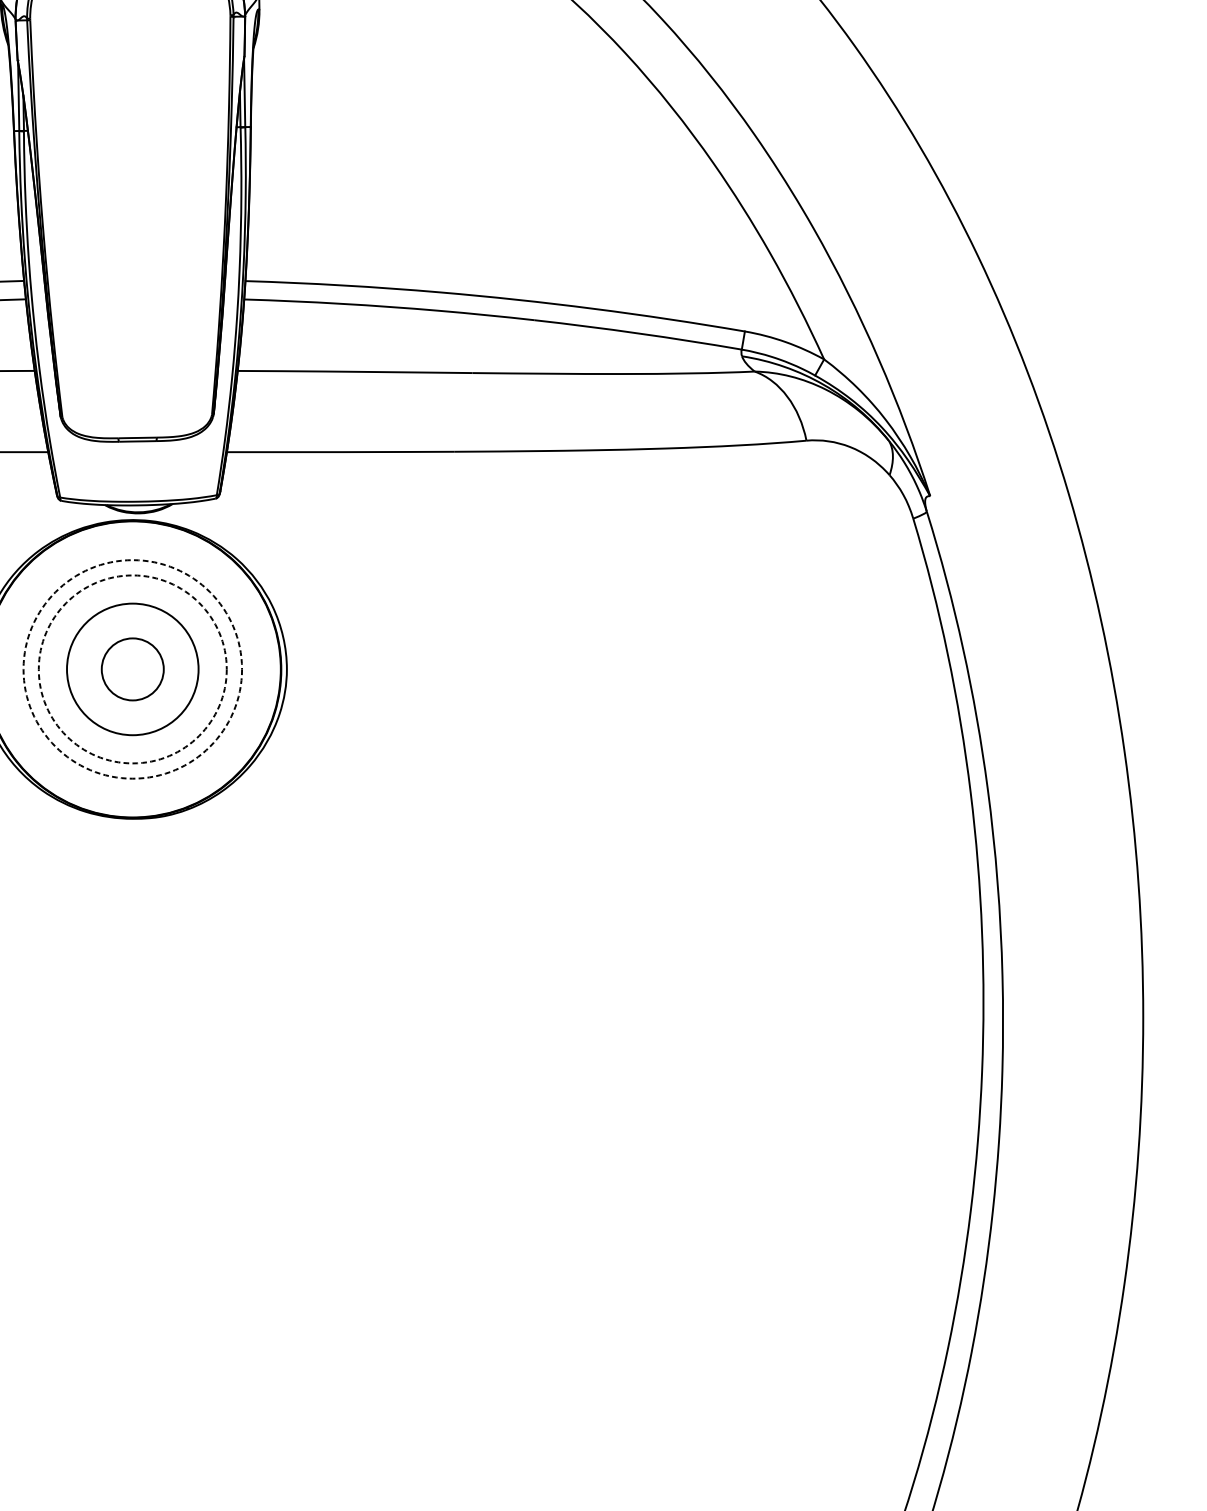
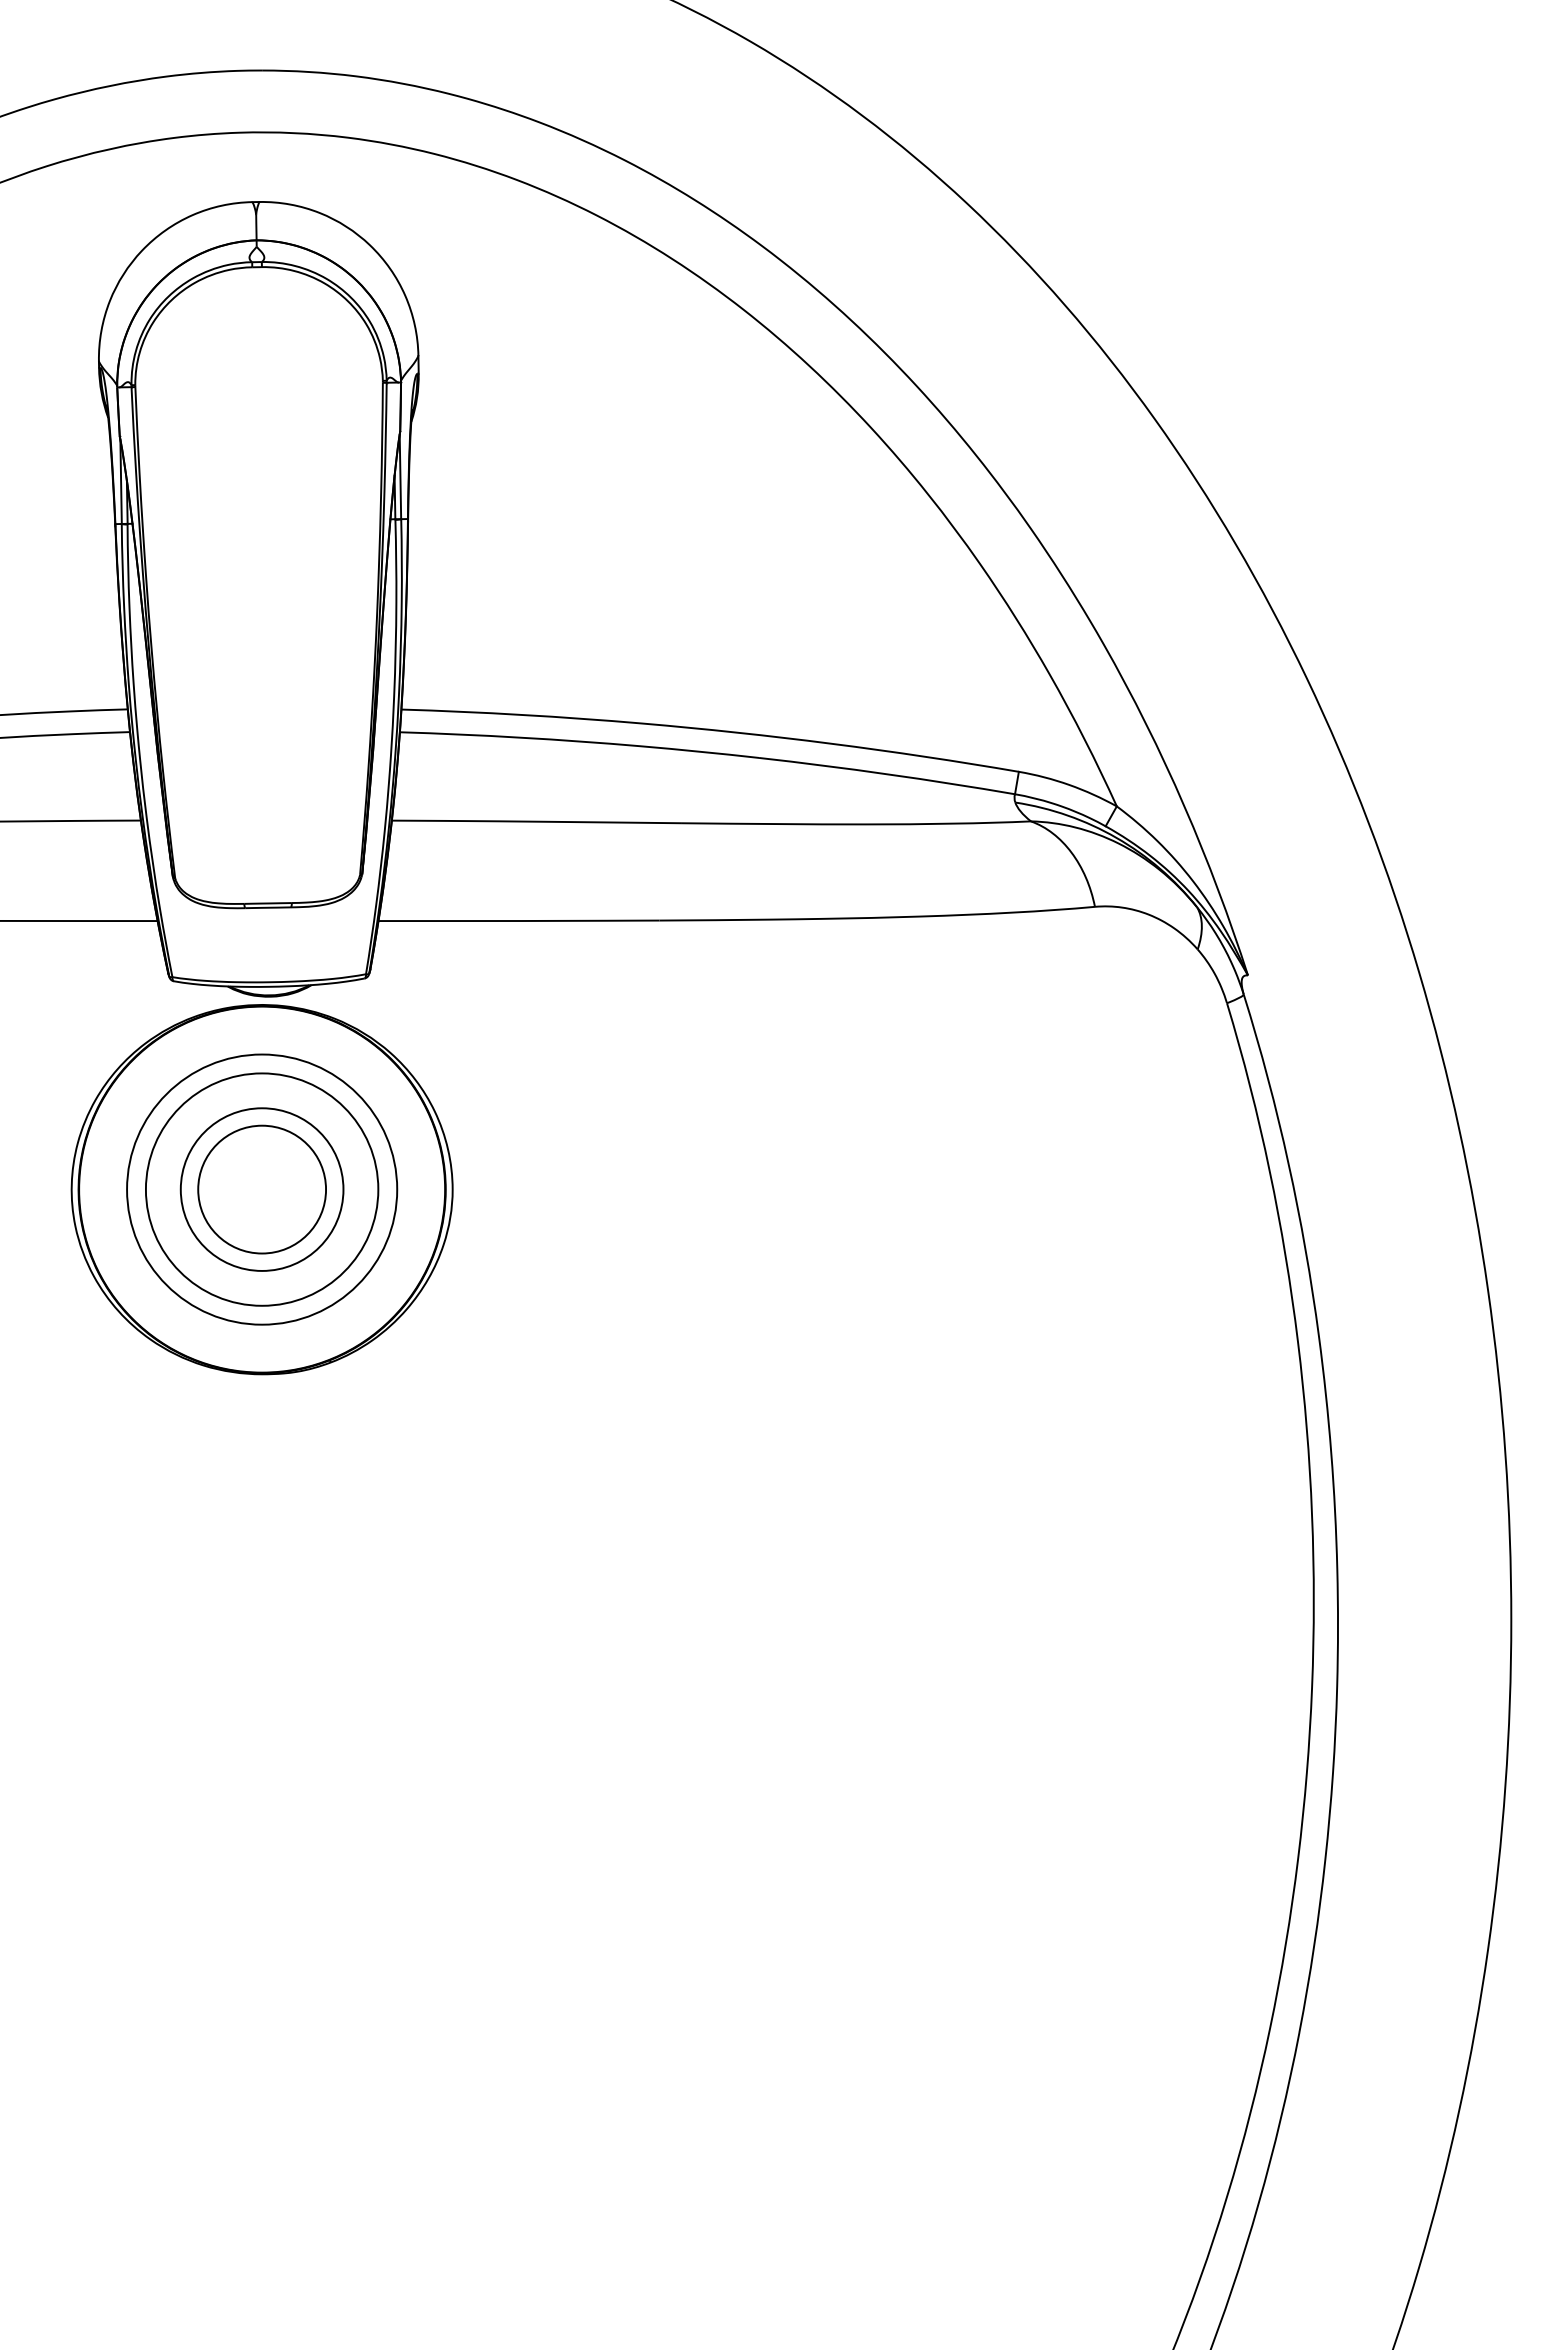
circle: (132, 669) -> (261, 1189), dashed -> solid
circle: (133, 669) -> (262, 1189), dashed -> solid
circle: (133, 669) -> (262, 1189), size x1.67

